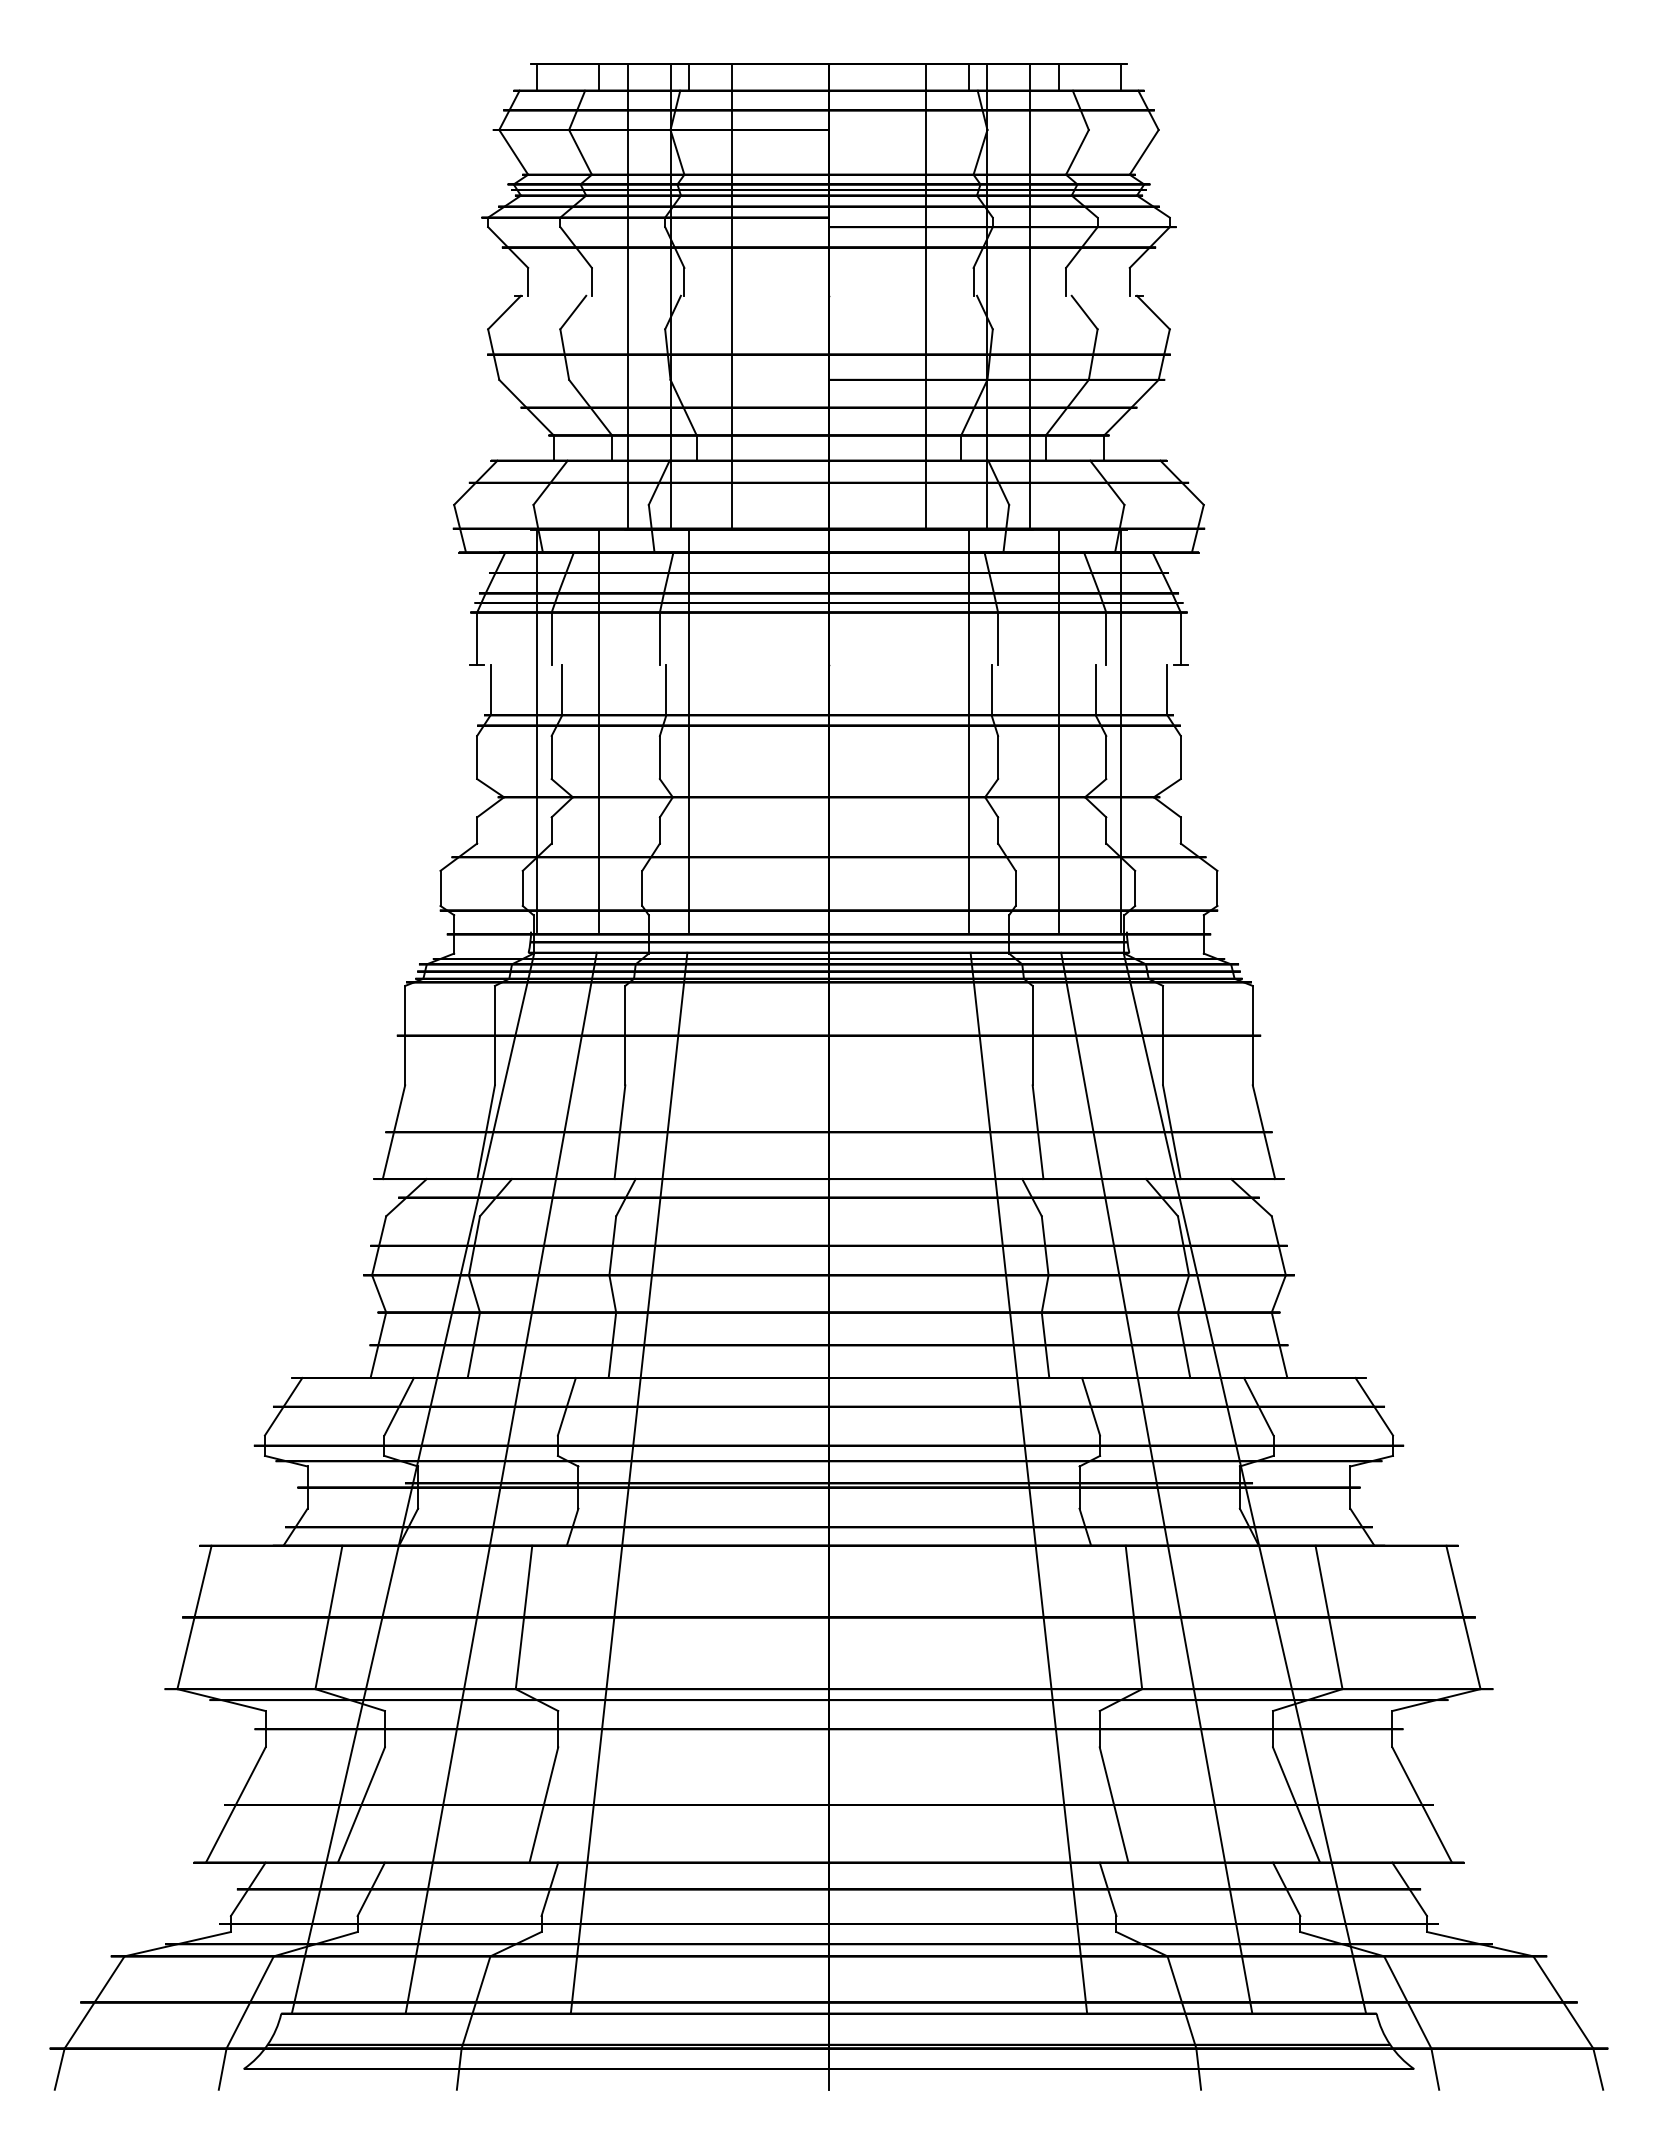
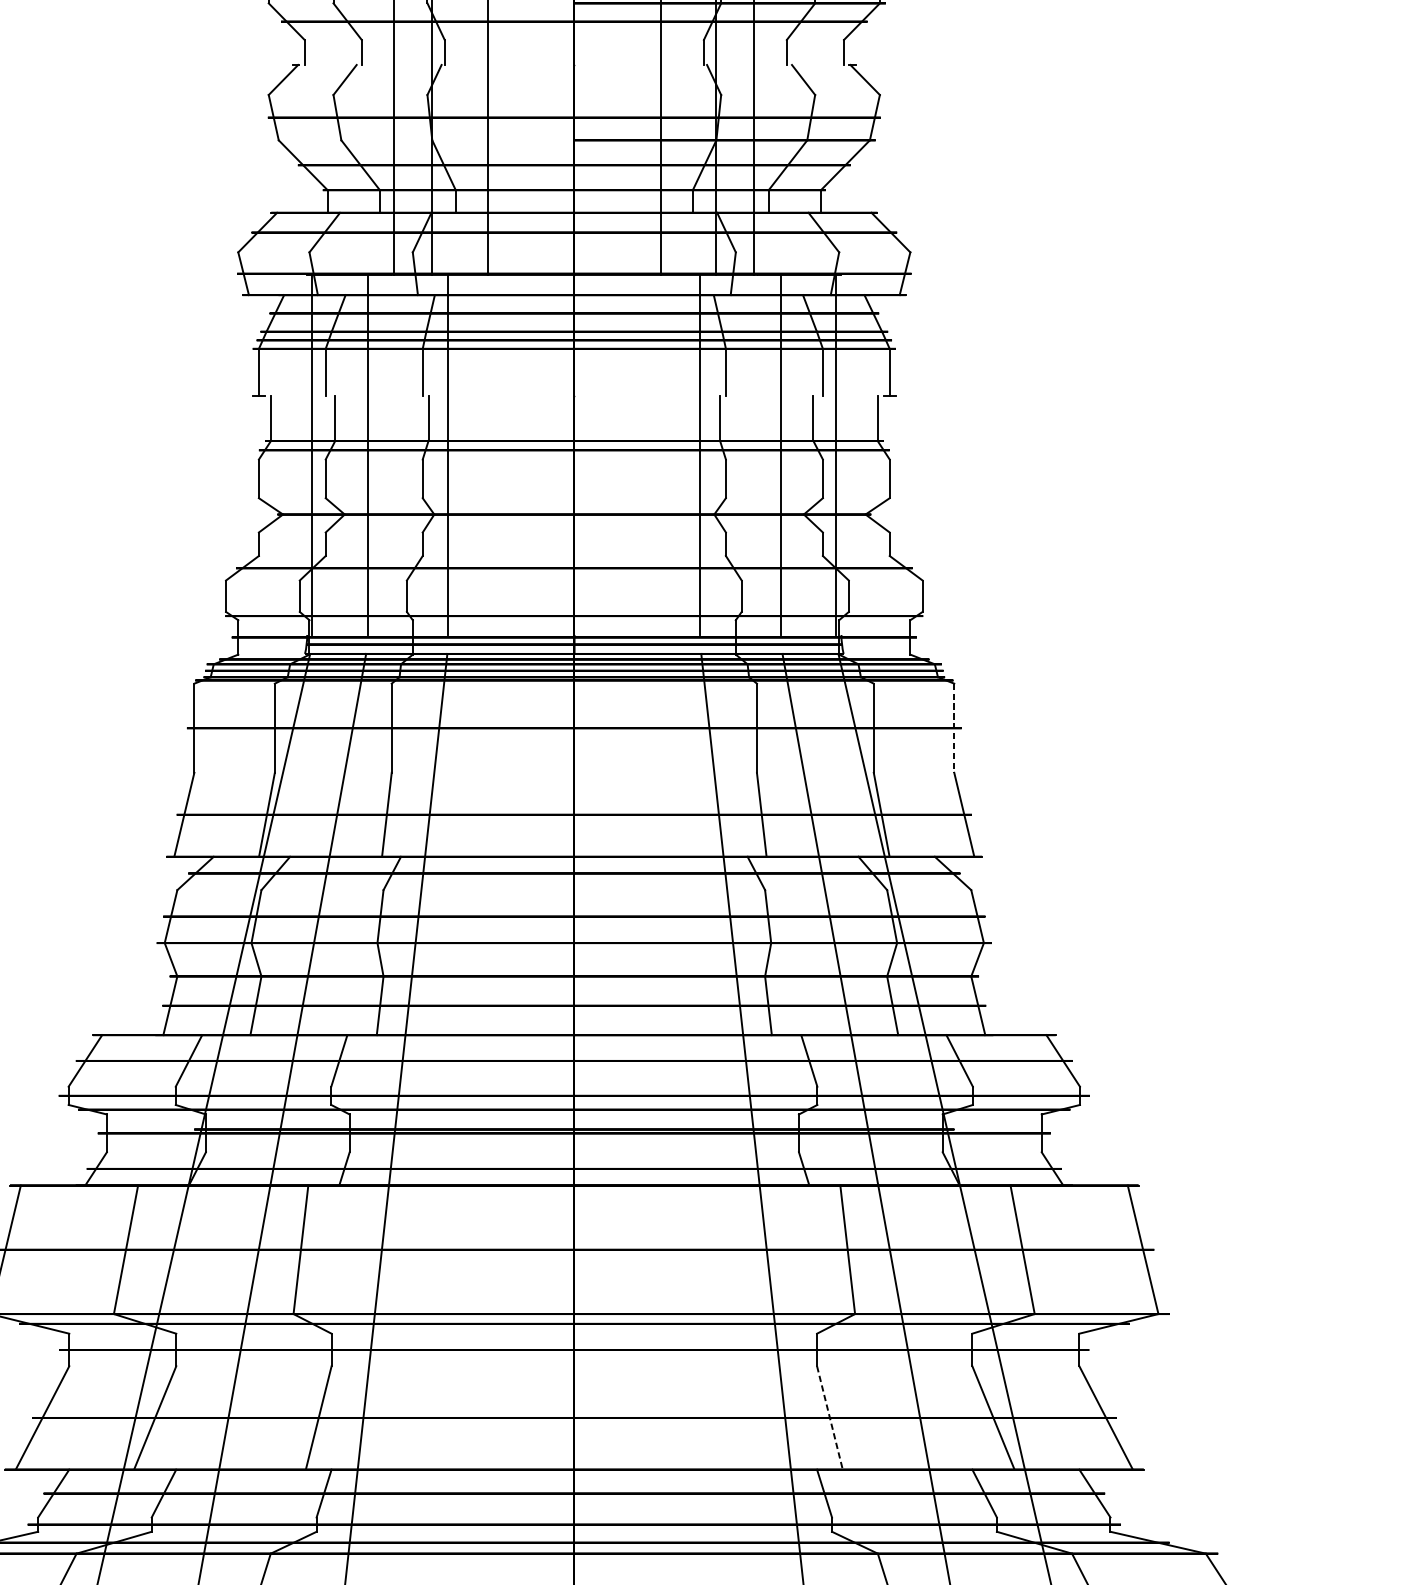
line: (1252, 1035) -> (954, 728), solid -> dashed
line: (1114, 1805) -> (830, 1418), solid -> dashed

